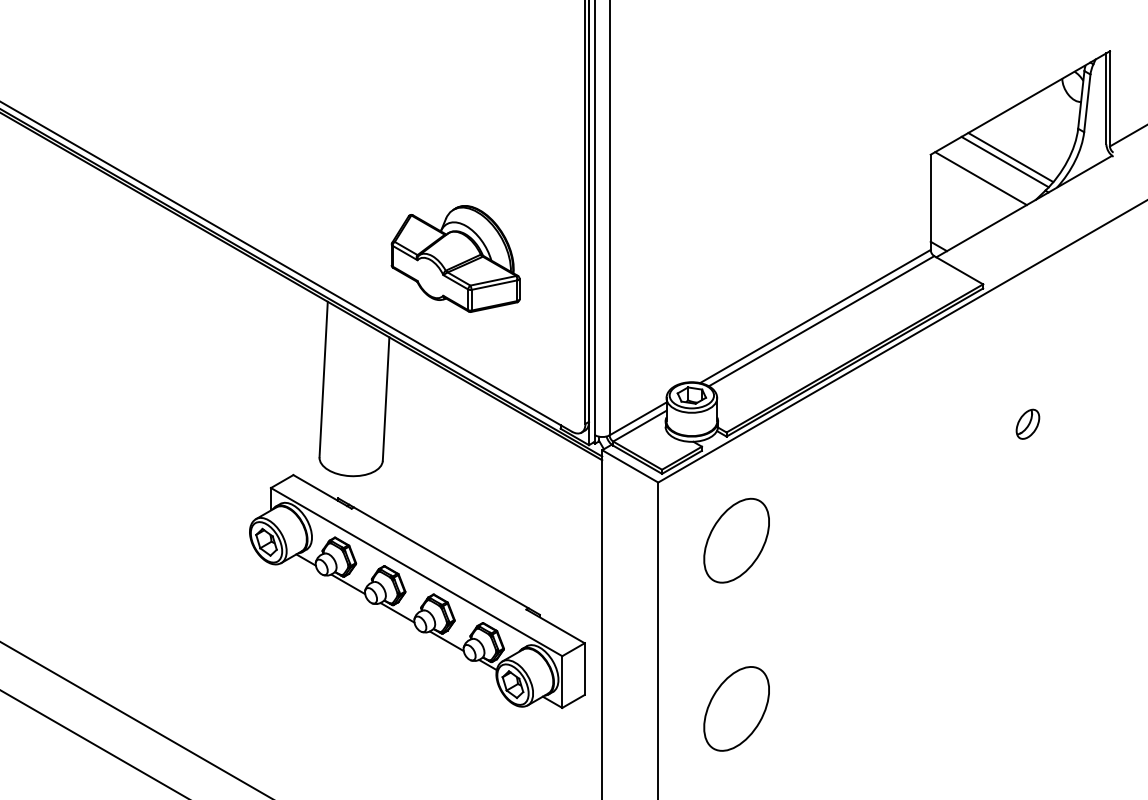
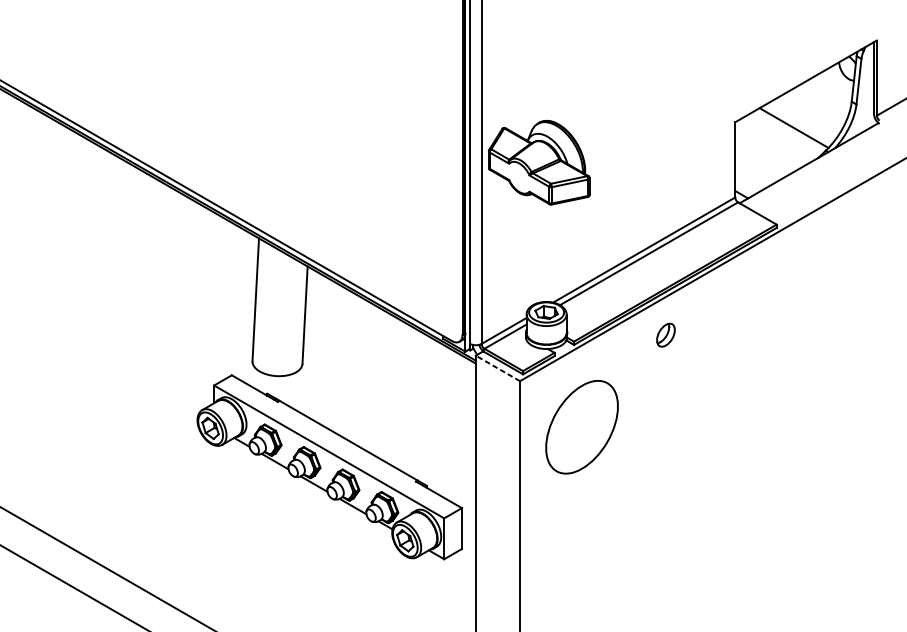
line: (1010, 157) -> (798, 124), removed
line: (980, 178) -> (774, 141), removed
part: (455, 258) -> (539, 162), moved
part: (1027, 423) -> (665, 334), moved
line: (629, 466) -> (497, 368), solid -> dashed
part: (736, 540) -> (581, 426), size x1.4
part: (736, 708) -> (581, 559), removed

